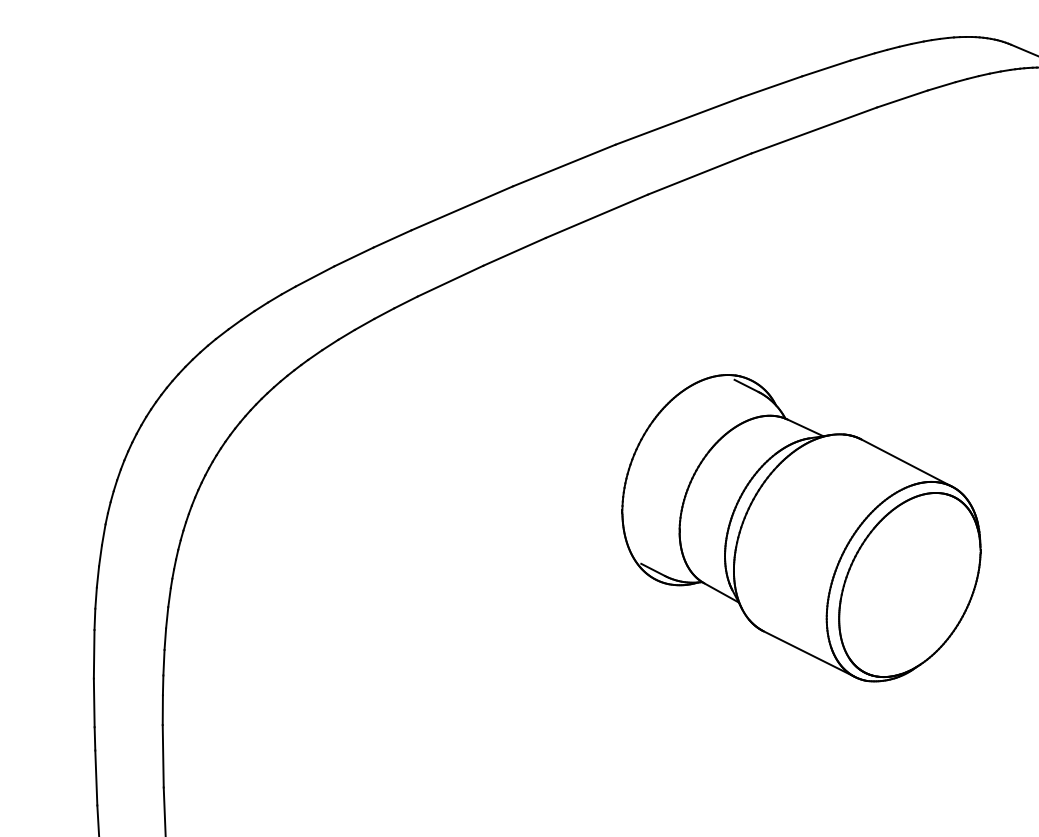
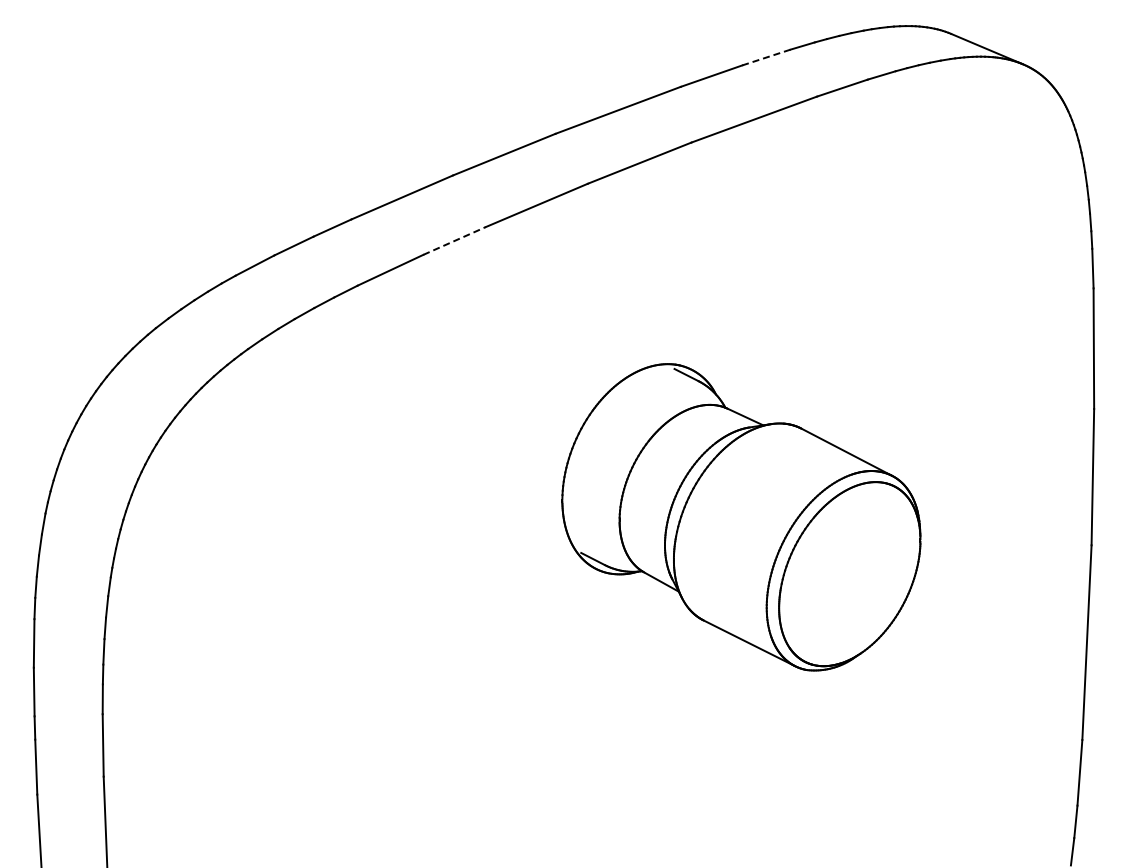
line: (826, 68) -> (766, 57), solid -> dashed
line: (514, 251) -> (454, 240), solid -> dashed

